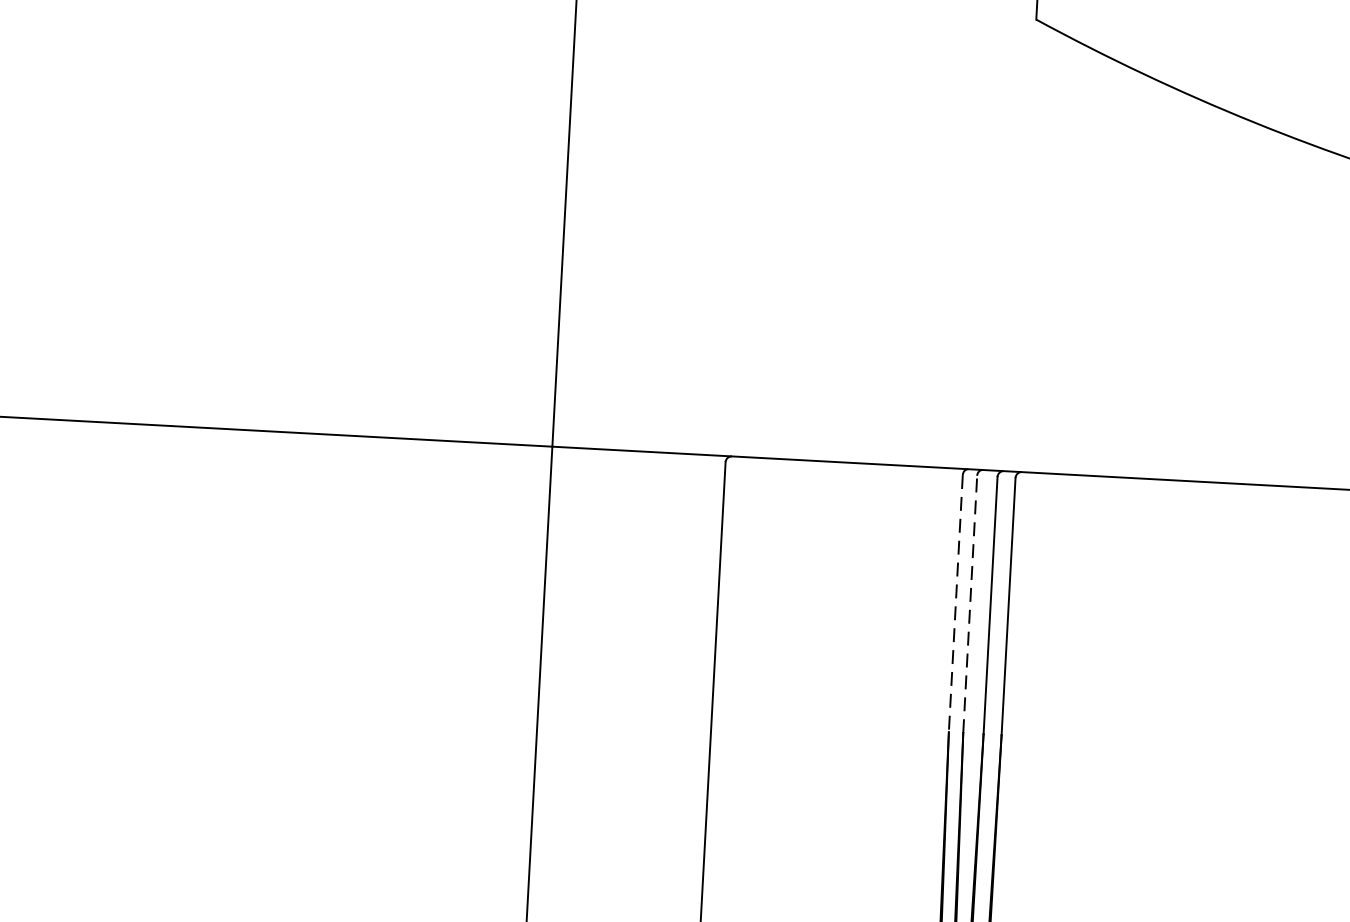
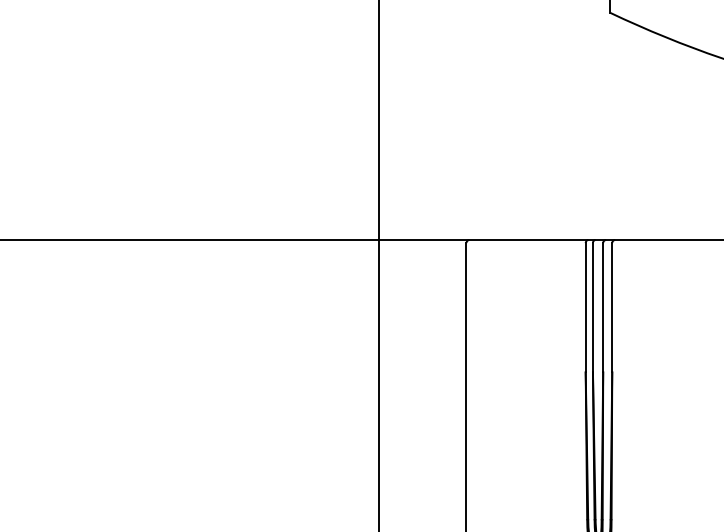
line: (955, 603) -> (585, 307), dashed -> solid
line: (969, 603) -> (592, 307), dashed -> solid

